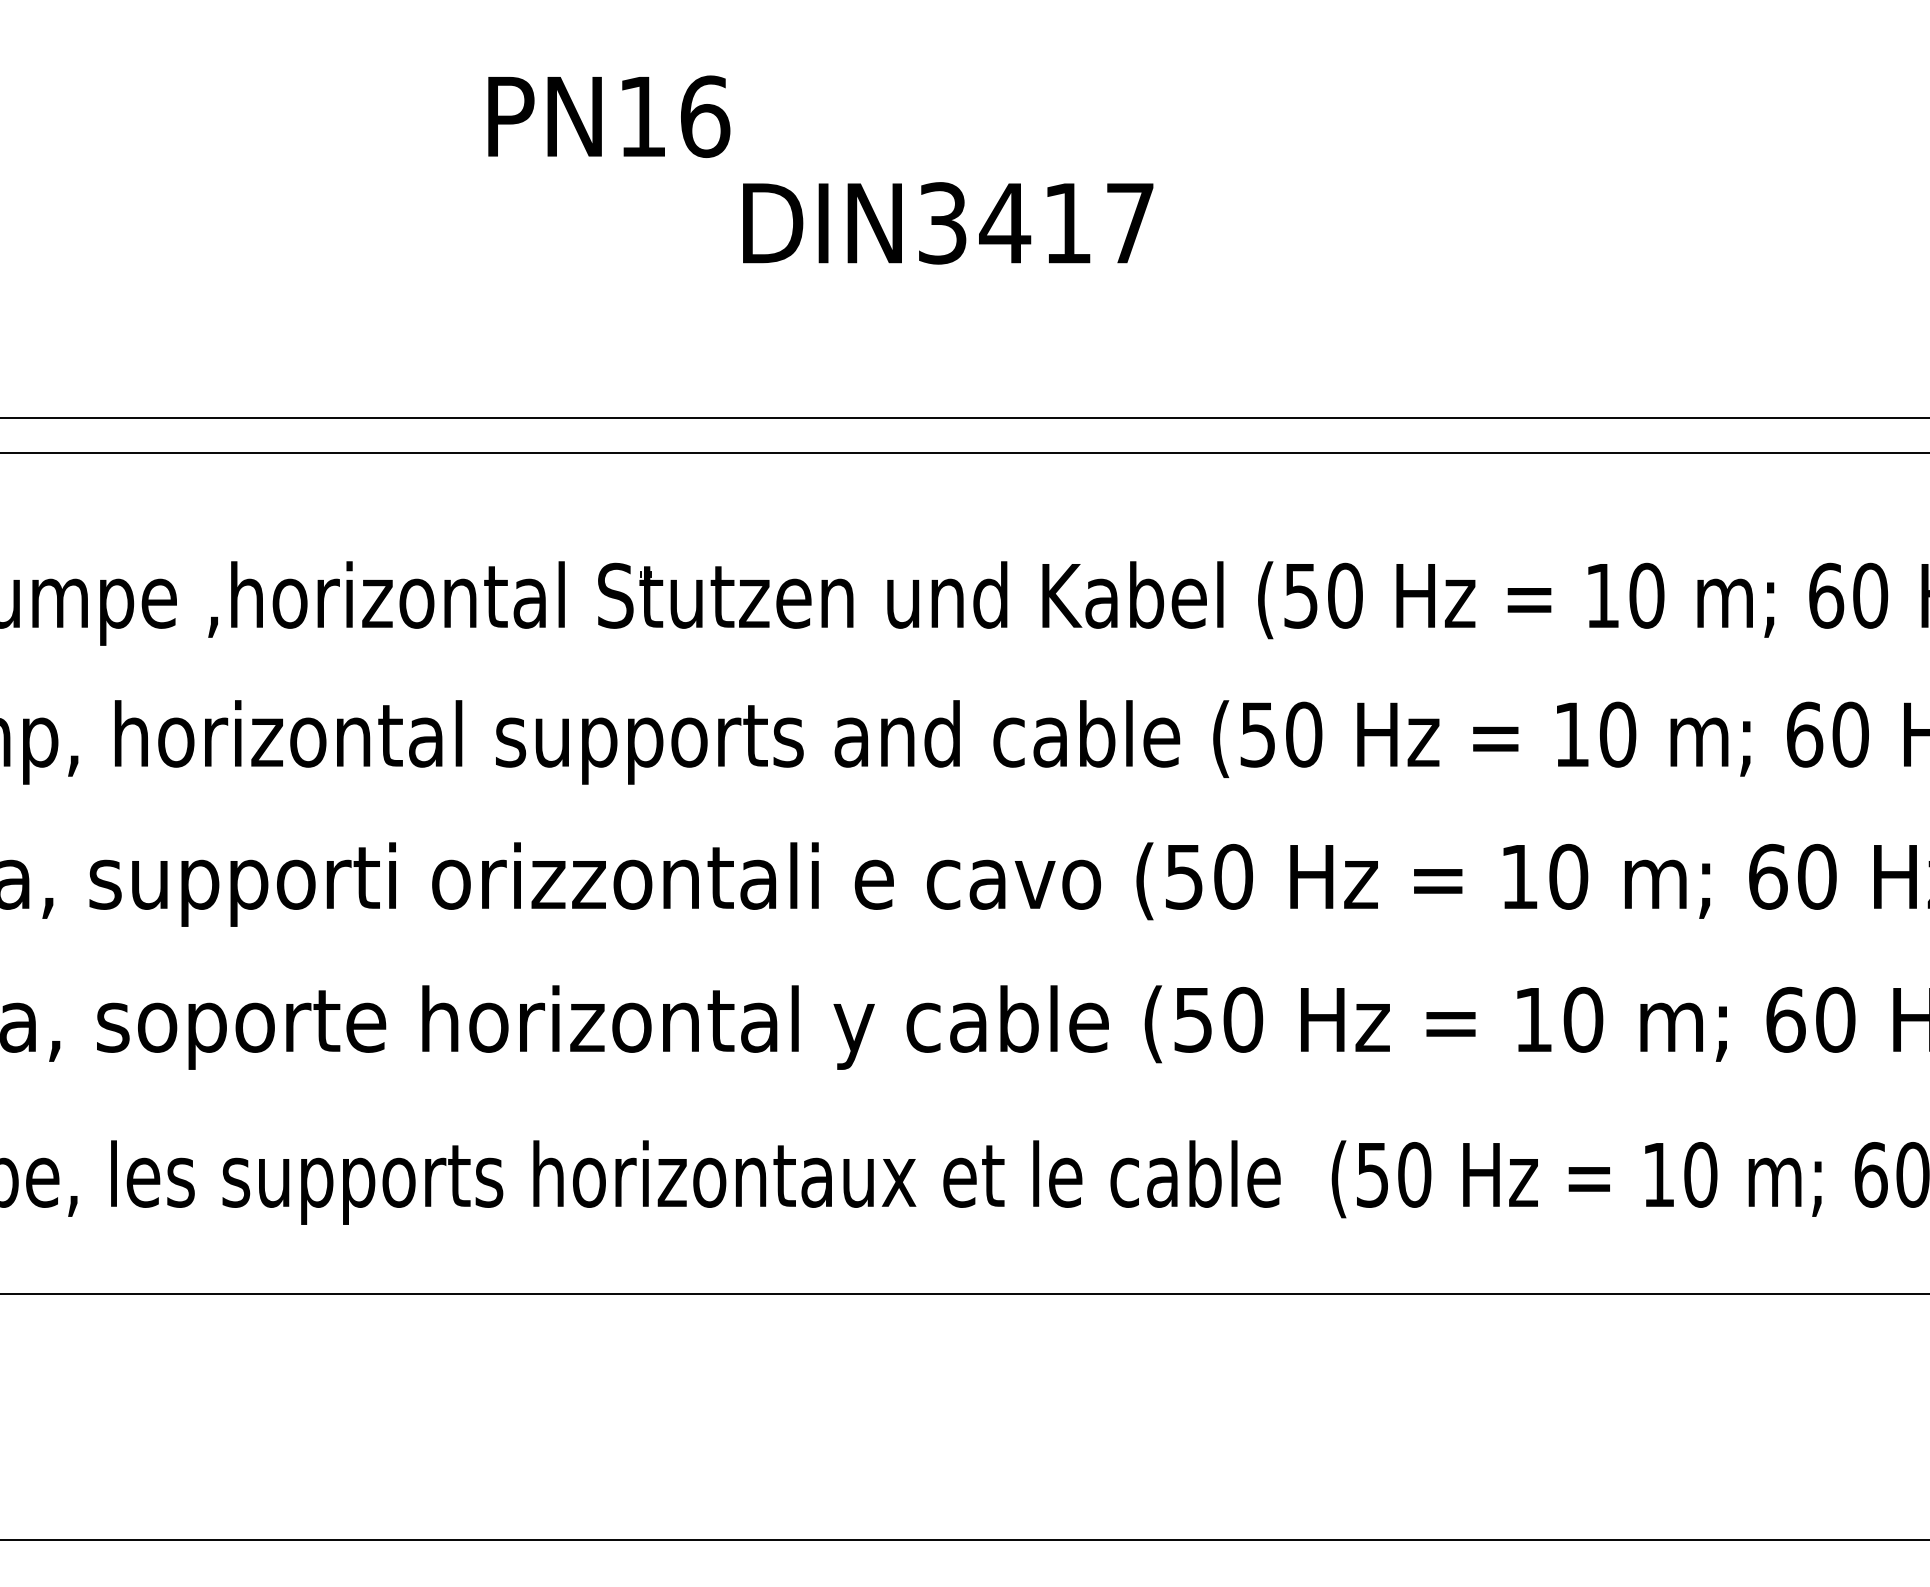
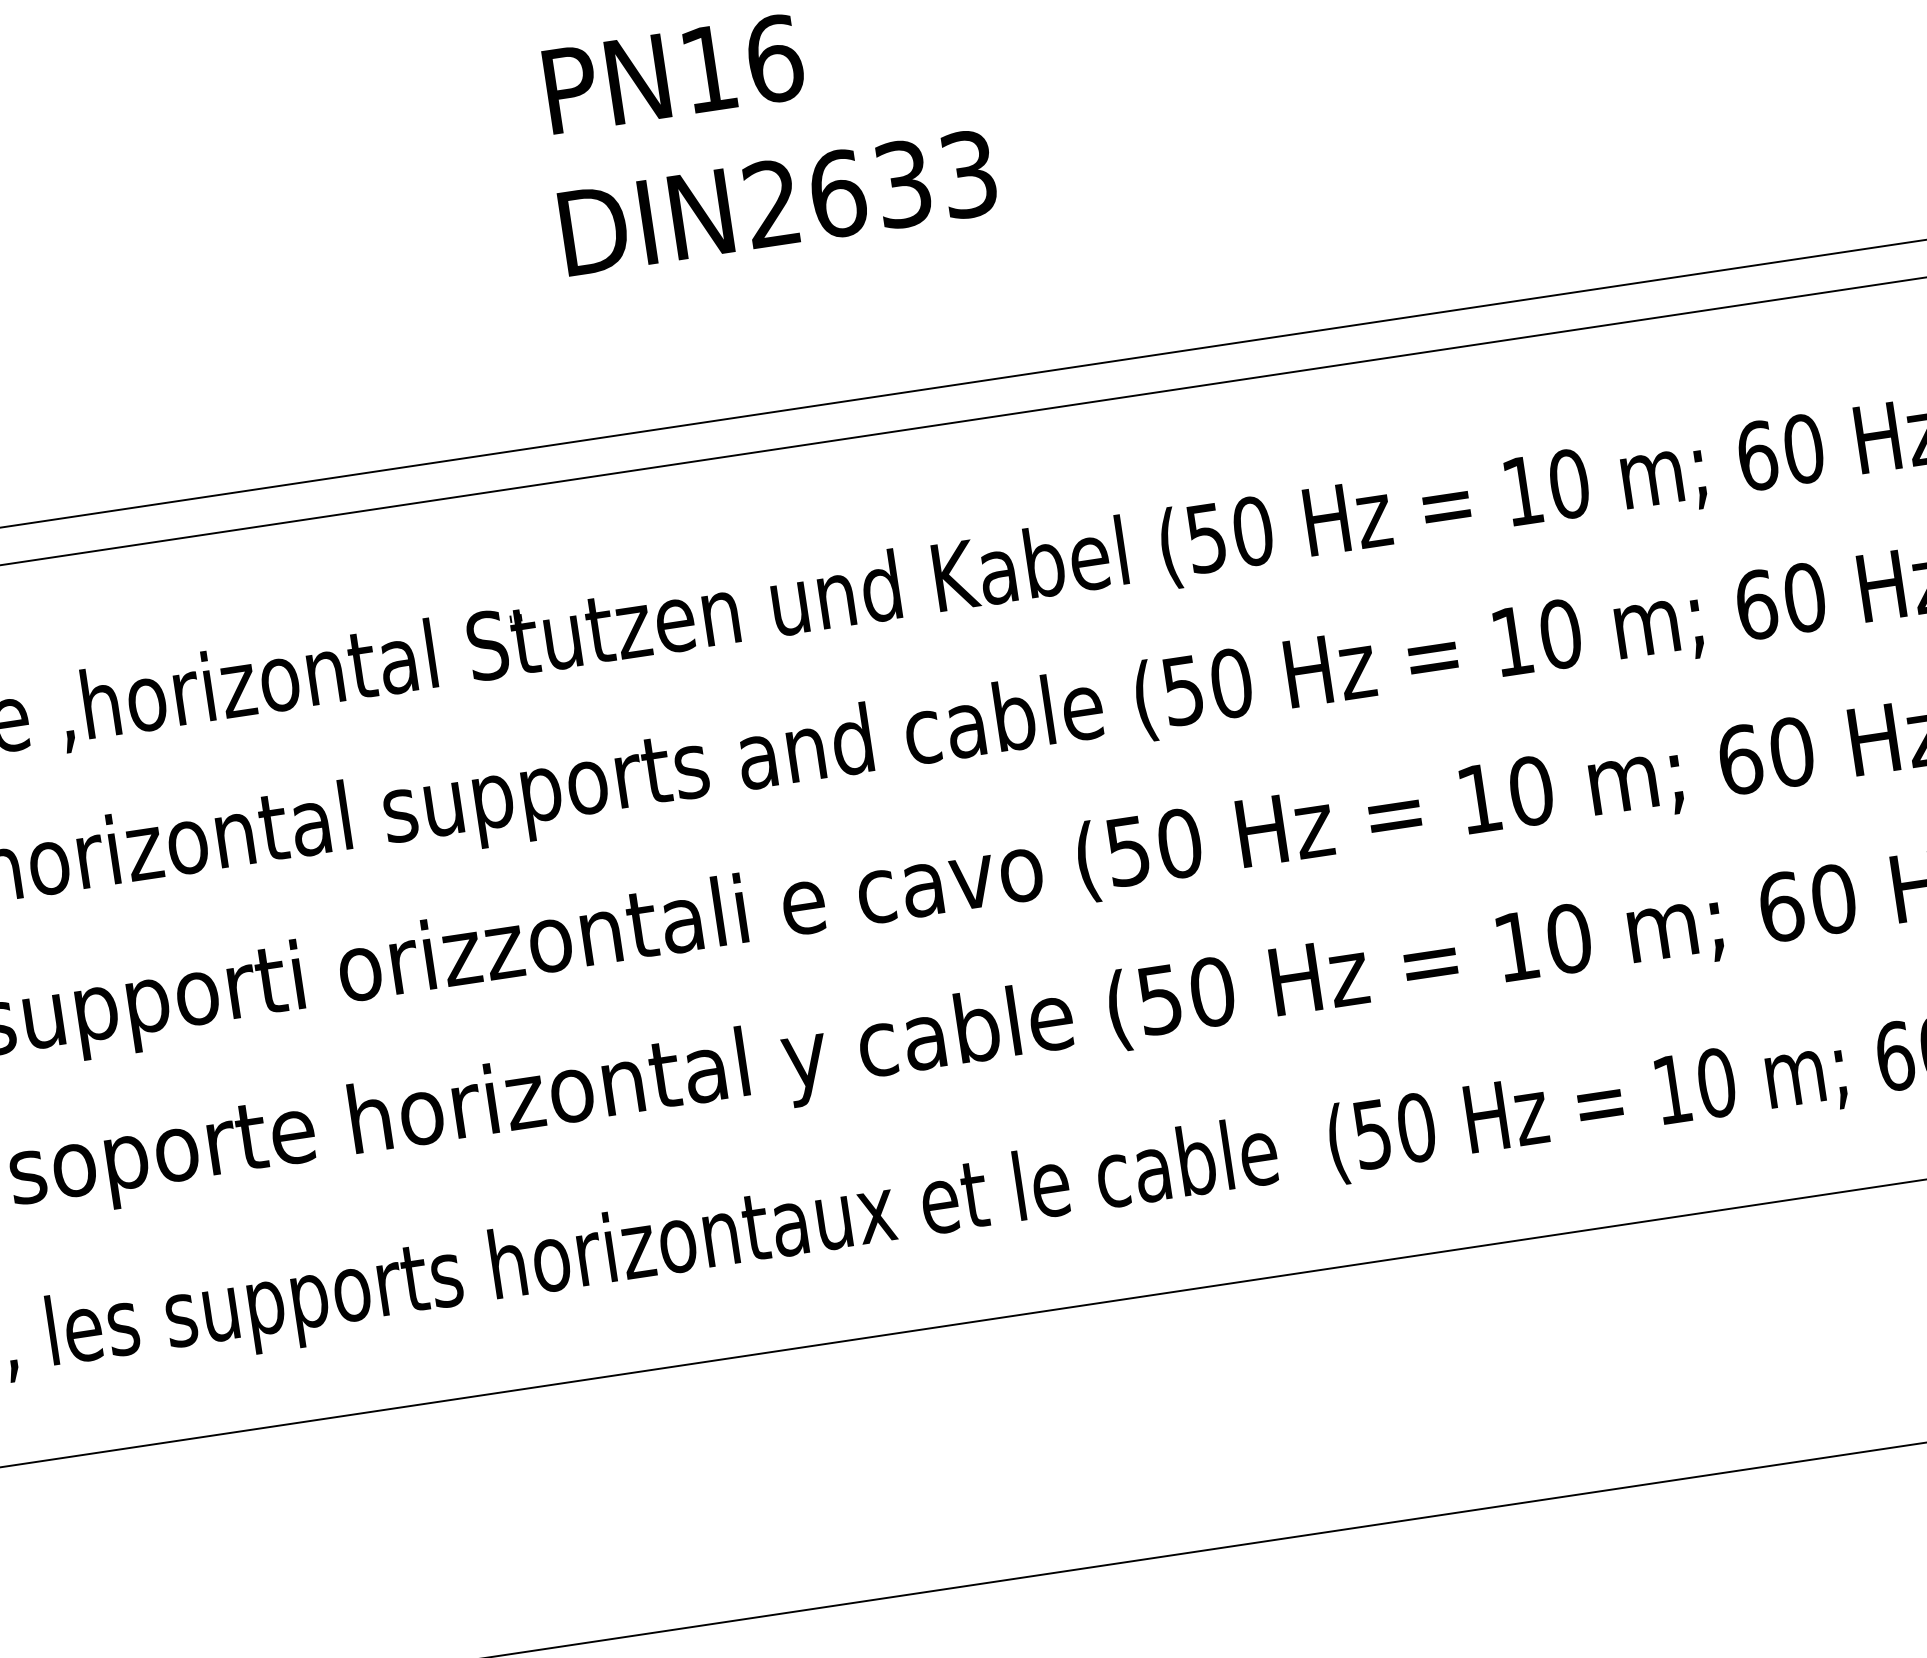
text: (609, 116) -> (674, 73), moved
text: (1035, 223) -> (869, 189), DIN3417 -> DIN2633

